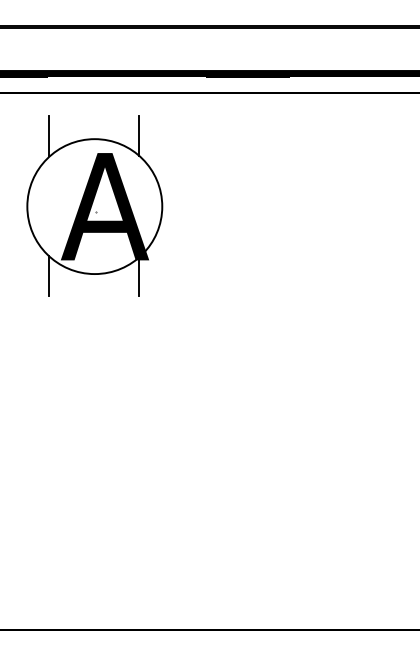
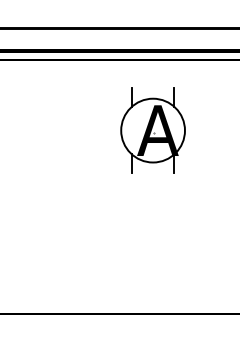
part: (93, 206) -> (152, 130), moved

